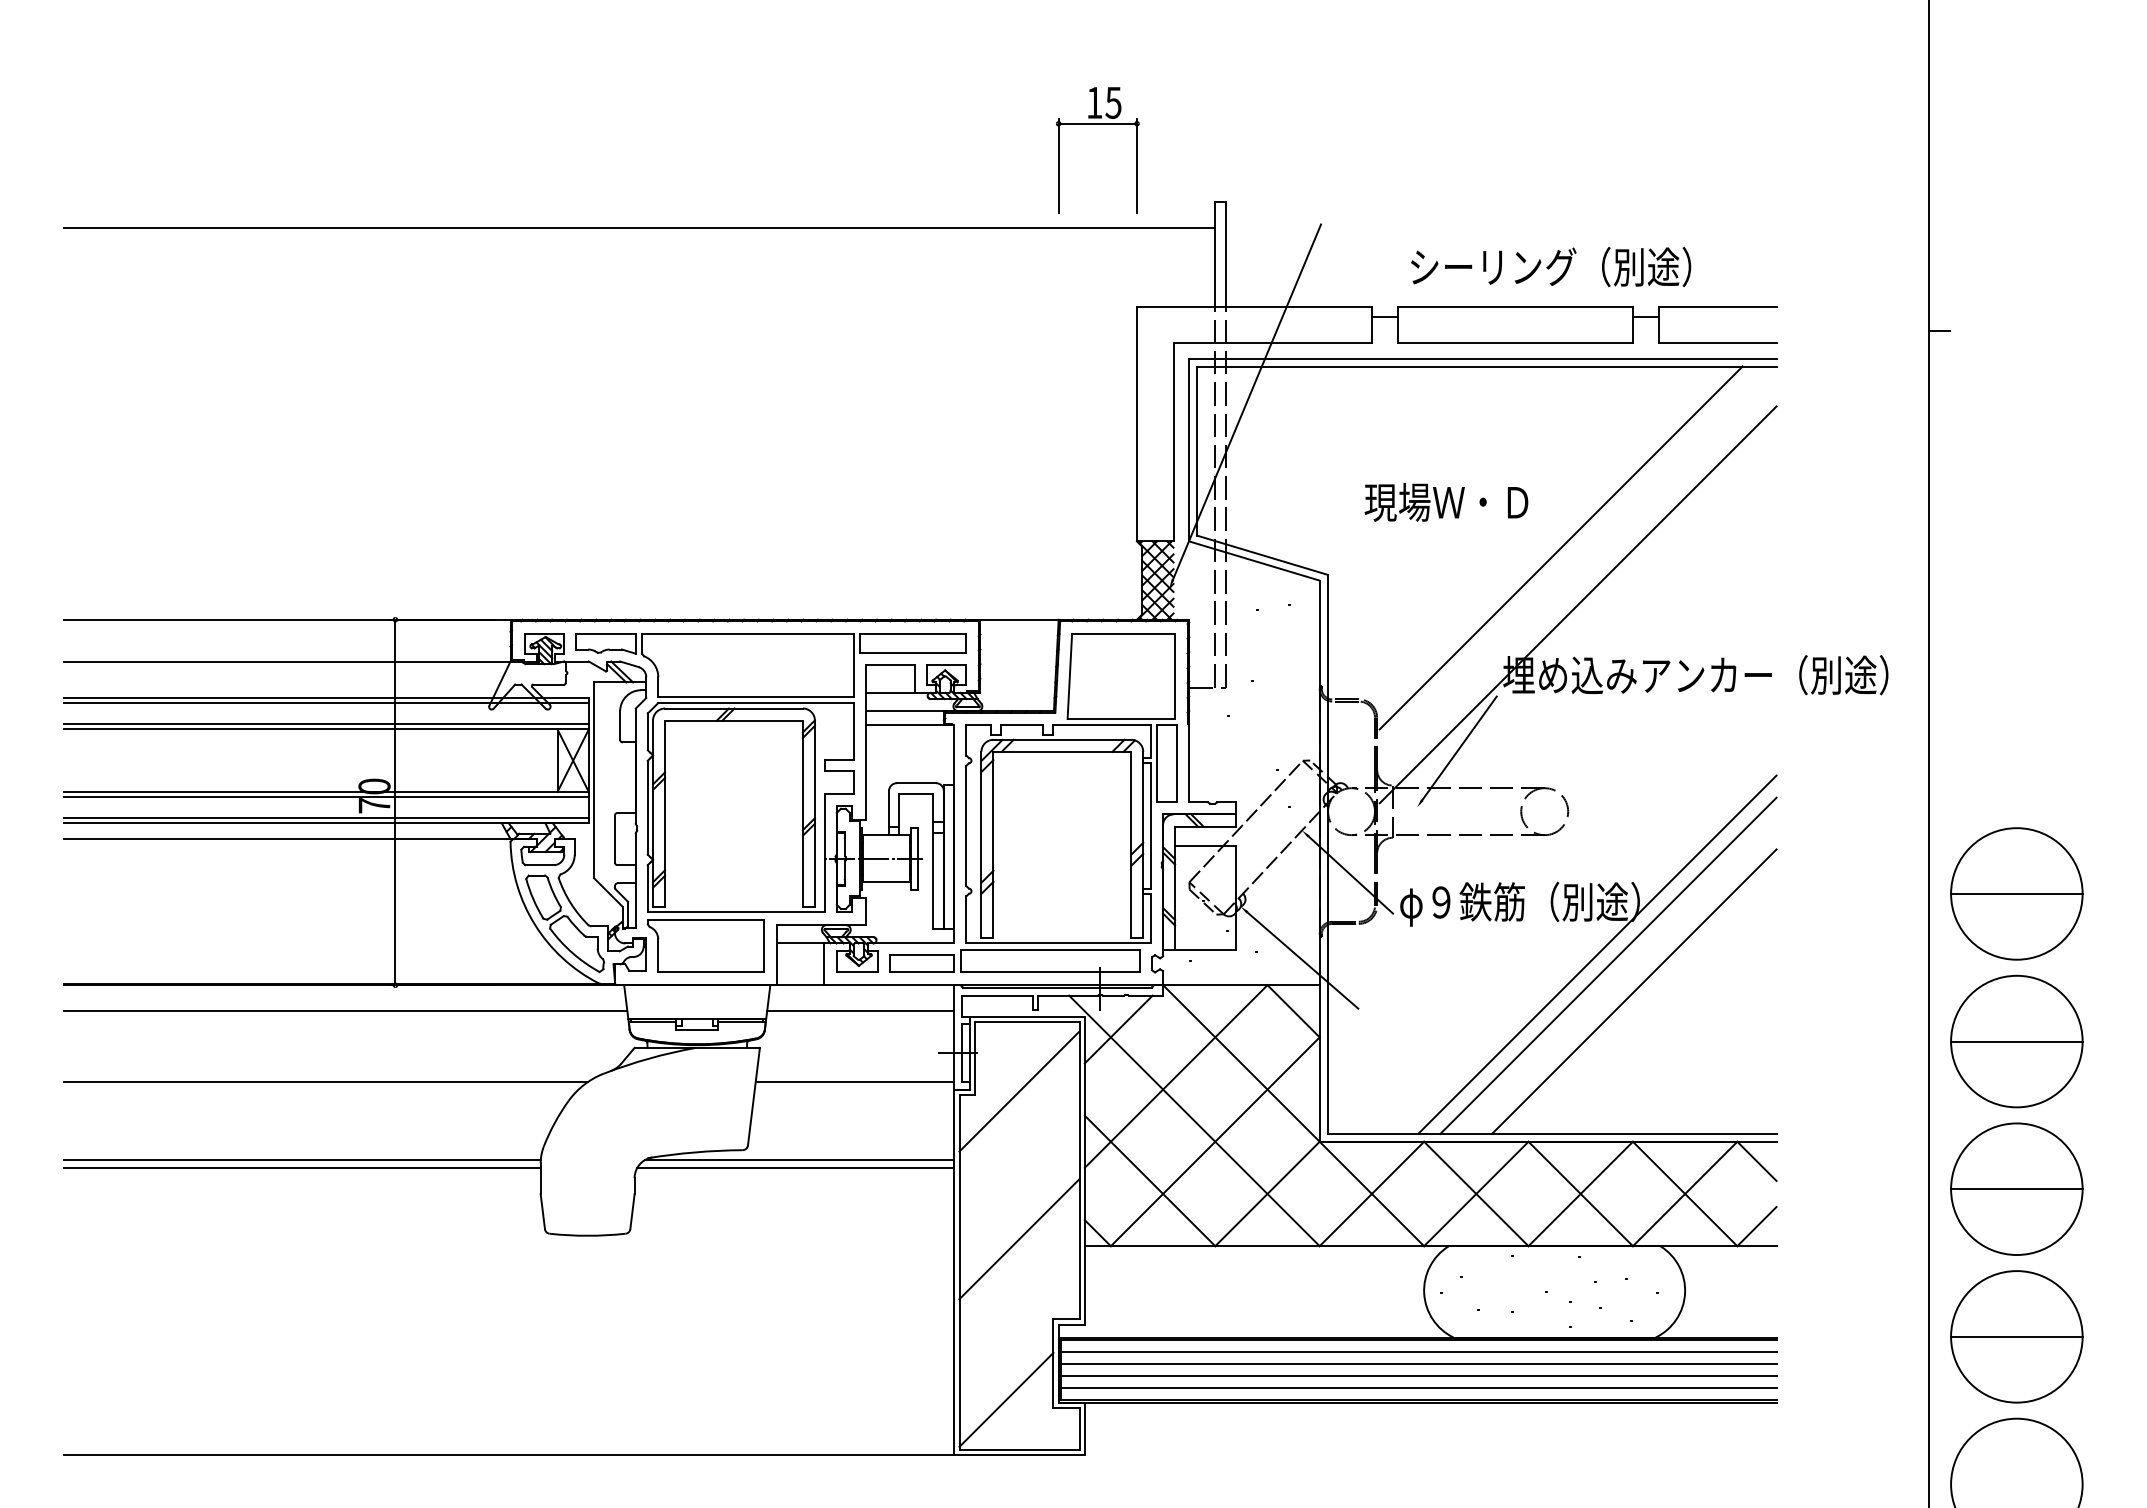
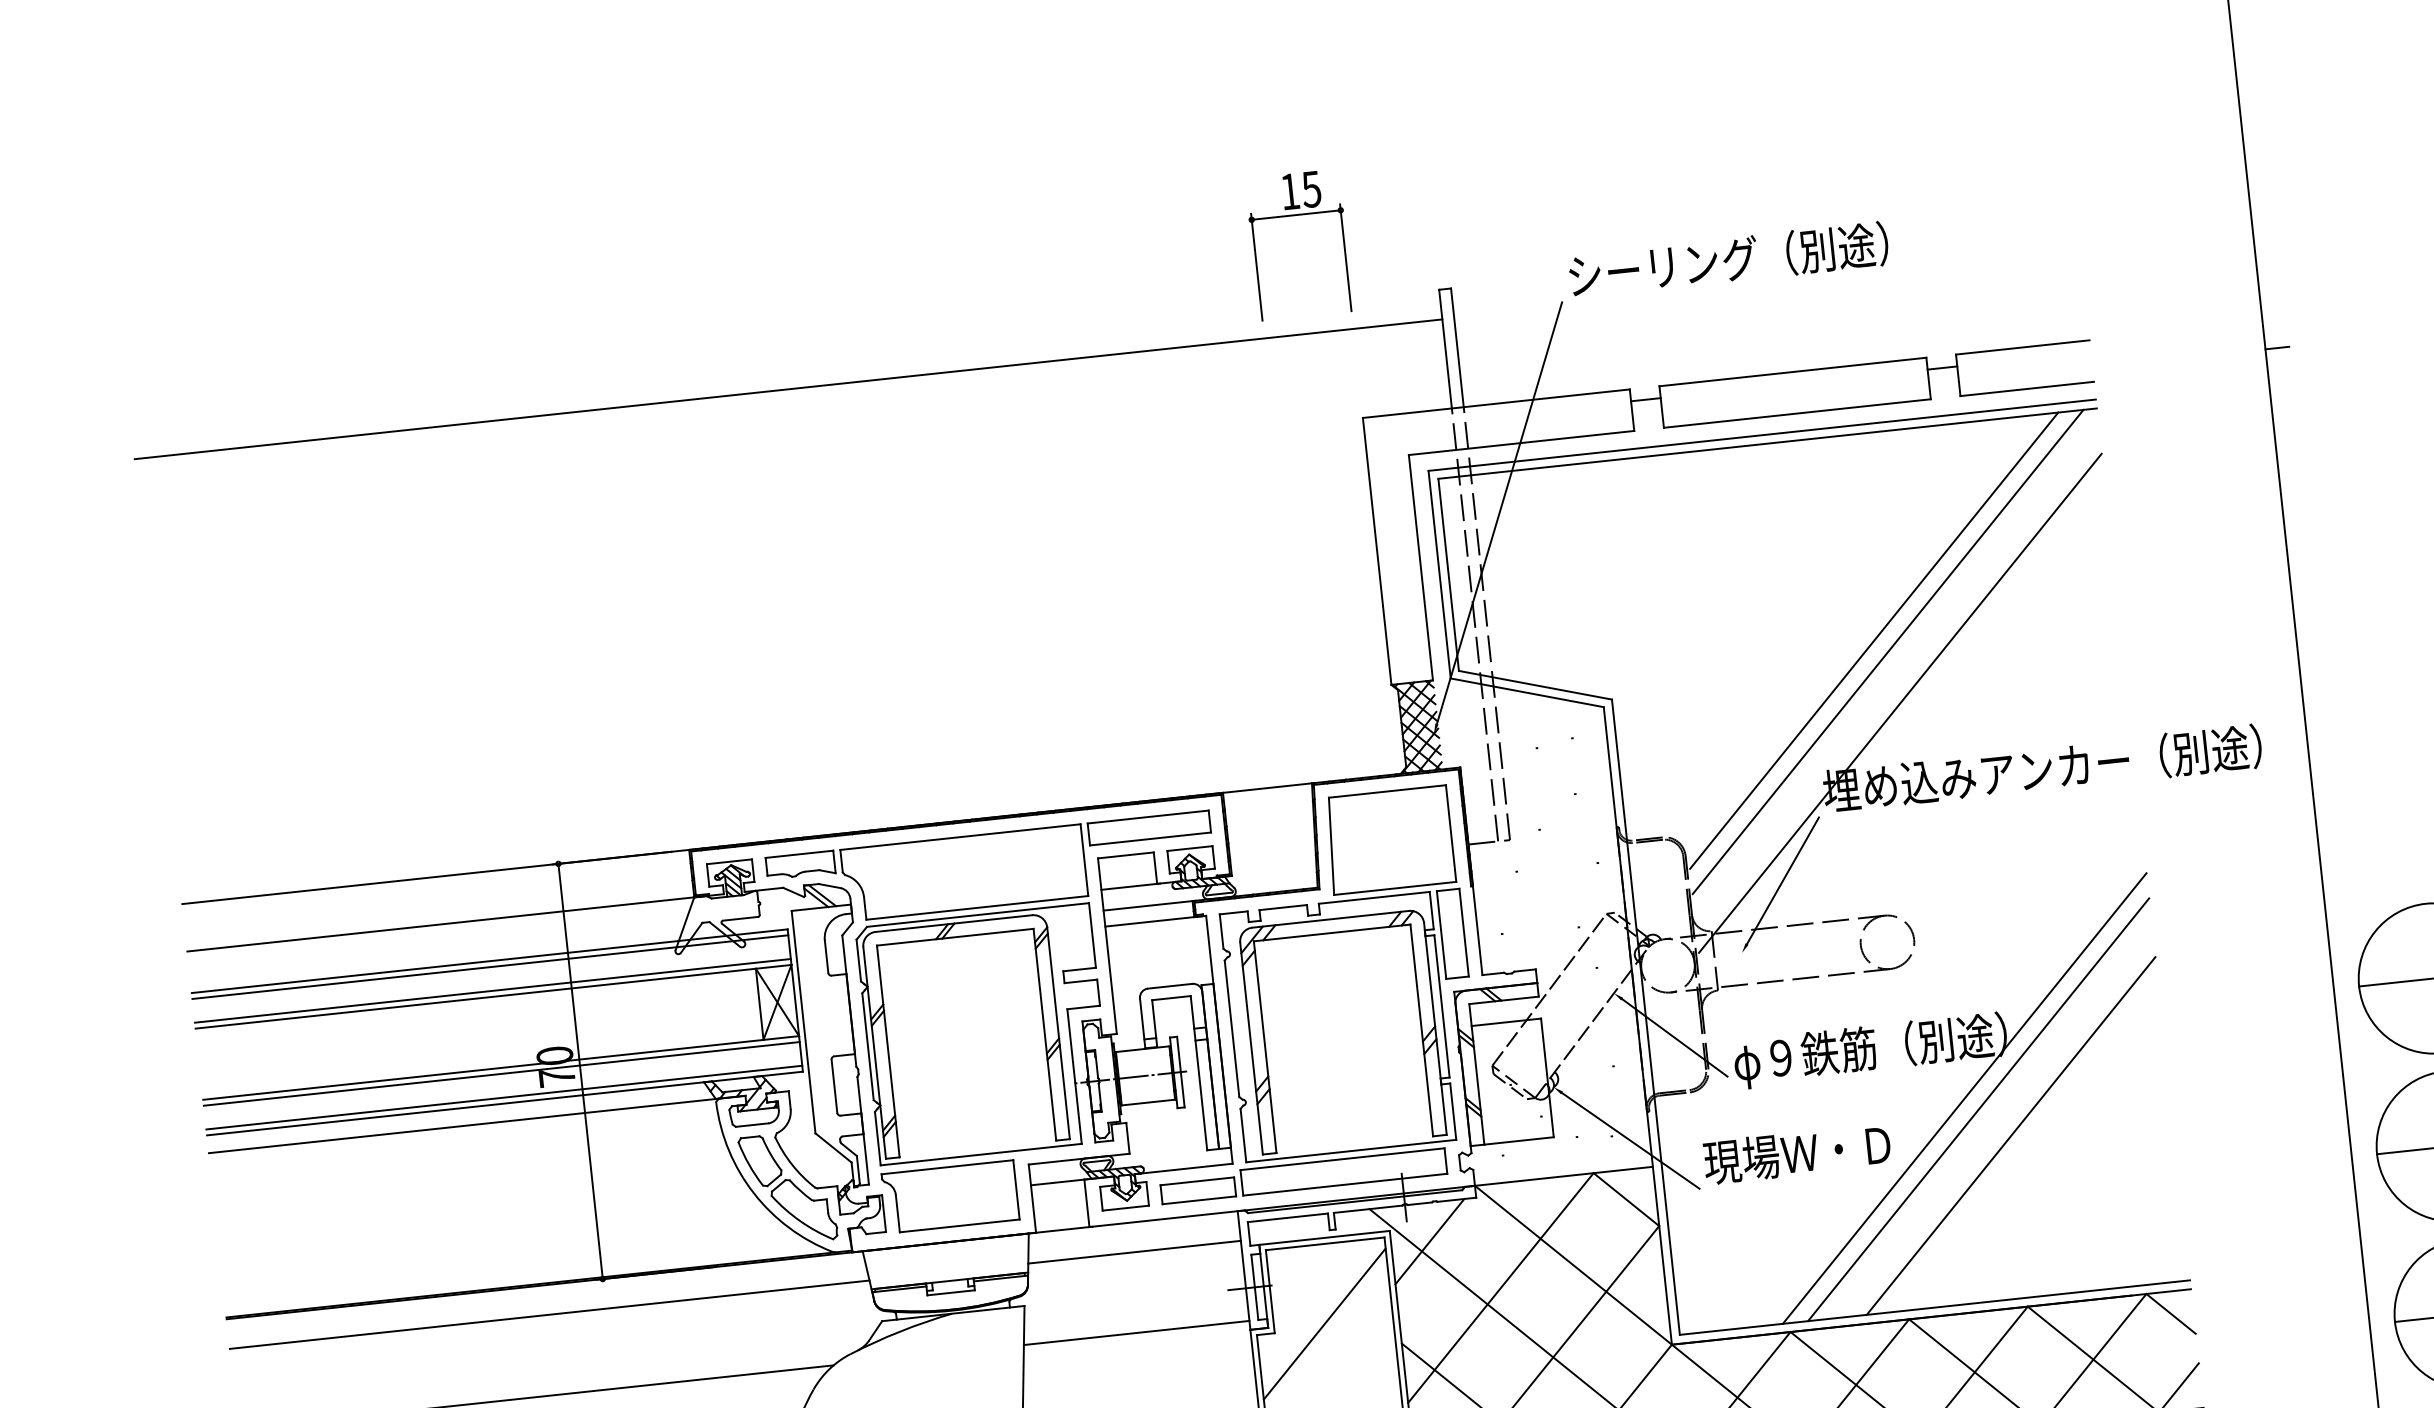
text: (1551, 267) -> (1729, 260), moved
text: (1446, 501) -> (1797, 1152), moved
line: (1571, 558) -> (1887, 651), added

